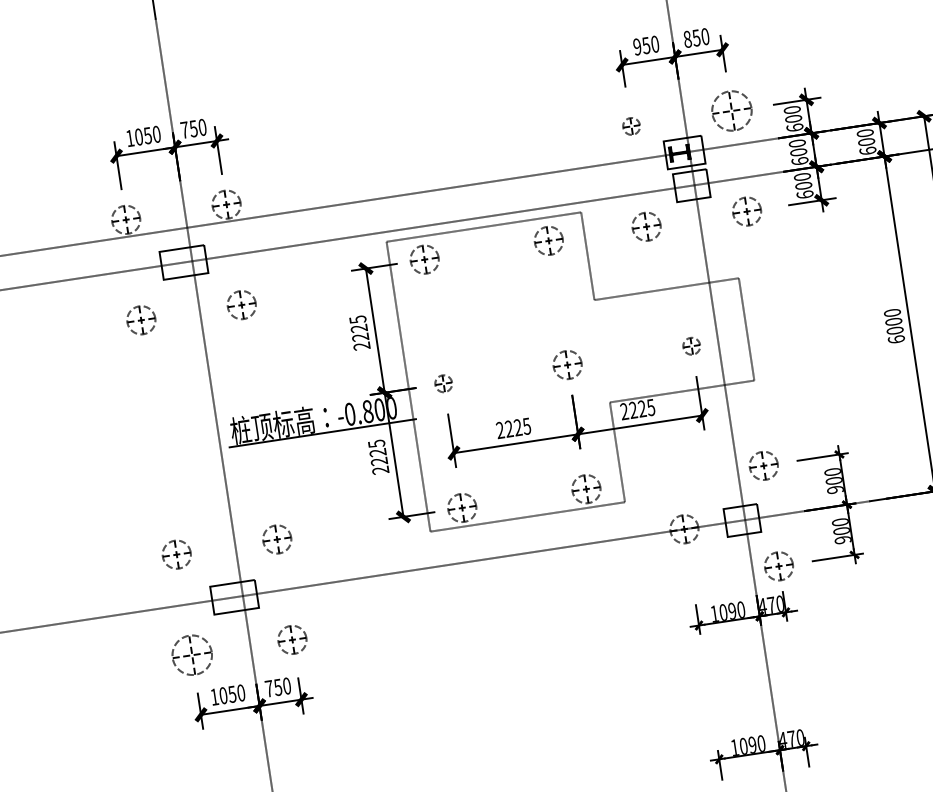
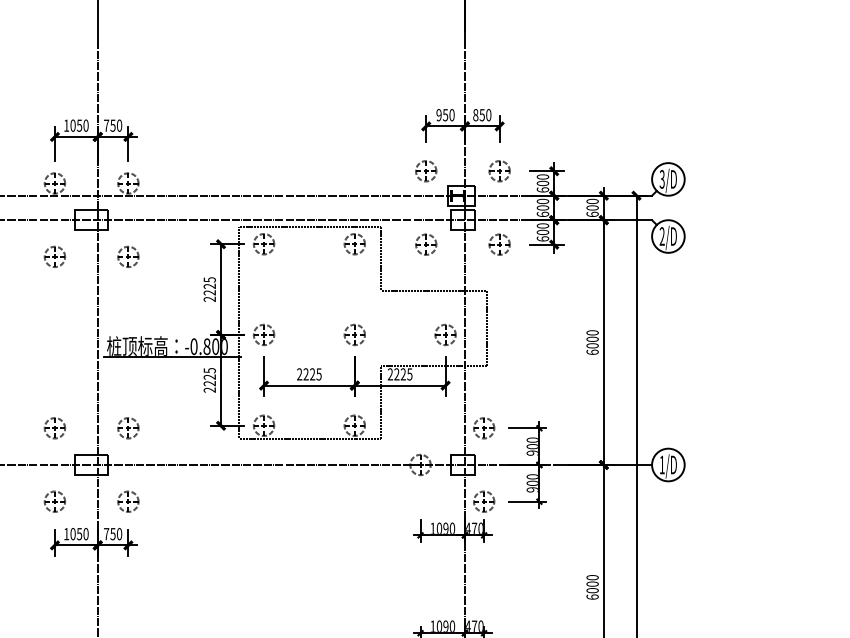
part: (731, 111) -> (499, 171), size x0.71
part: (631, 126) -> (426, 171), size x1.67
part: (691, 345) -> (445, 334), size x1.67
part: (444, 383) -> (264, 334), size x1.67
part: (191, 654) -> (54, 501), size x0.71

